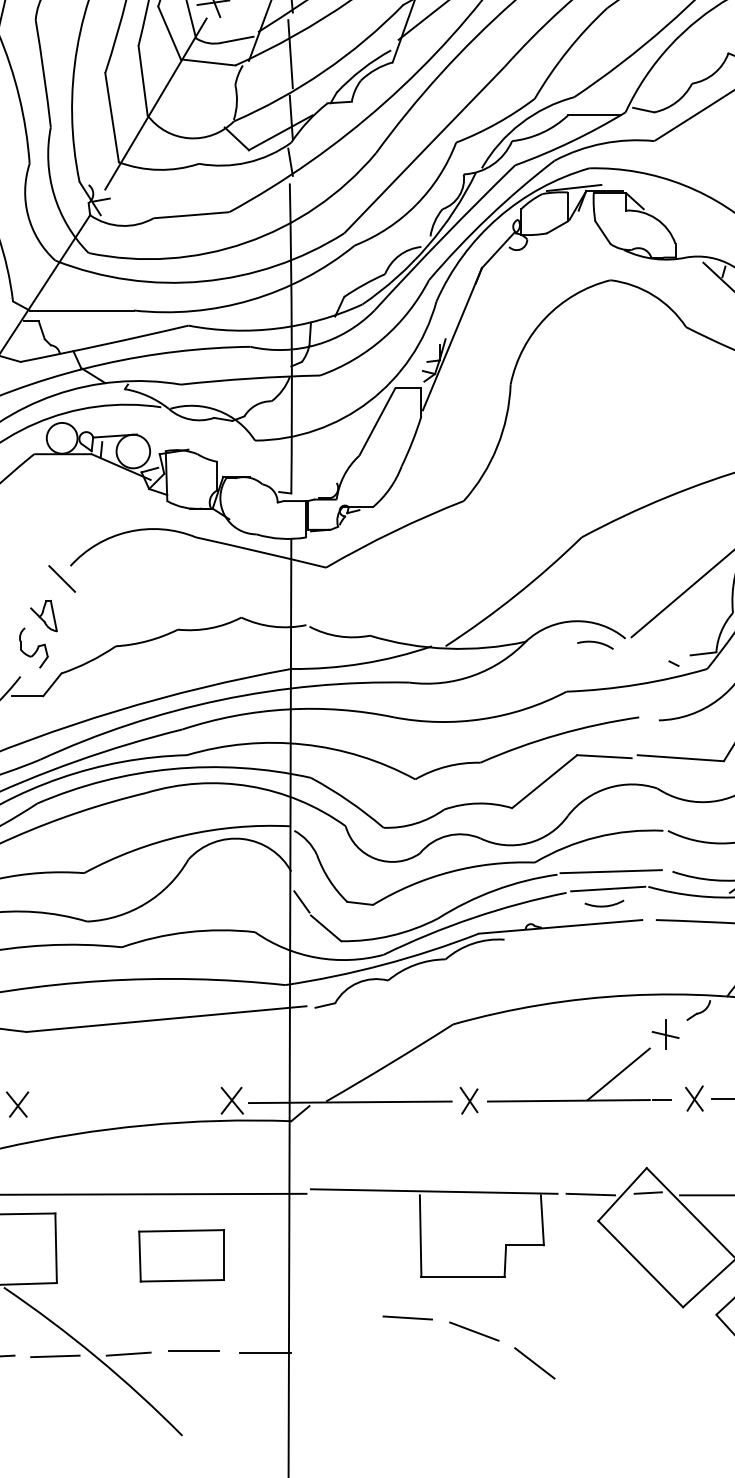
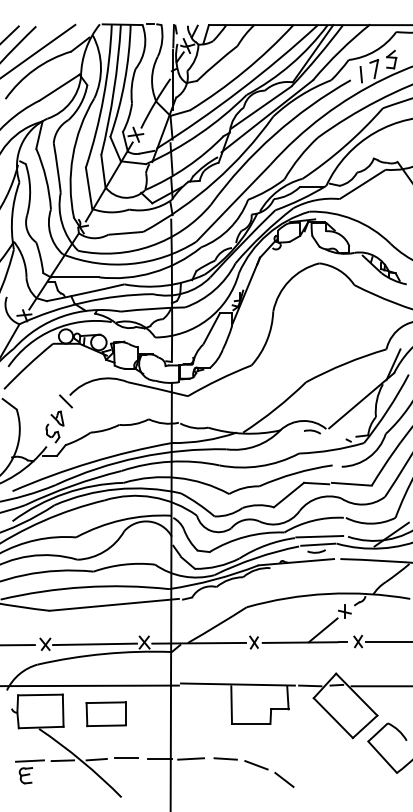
line: (123, 1104) -> (94, 644), added
part: (180, 1256) -> (105, 714), moved
part: (474, 1334) -> (256, 766), moved
line: (333, 1351) -> (191, 758), added

